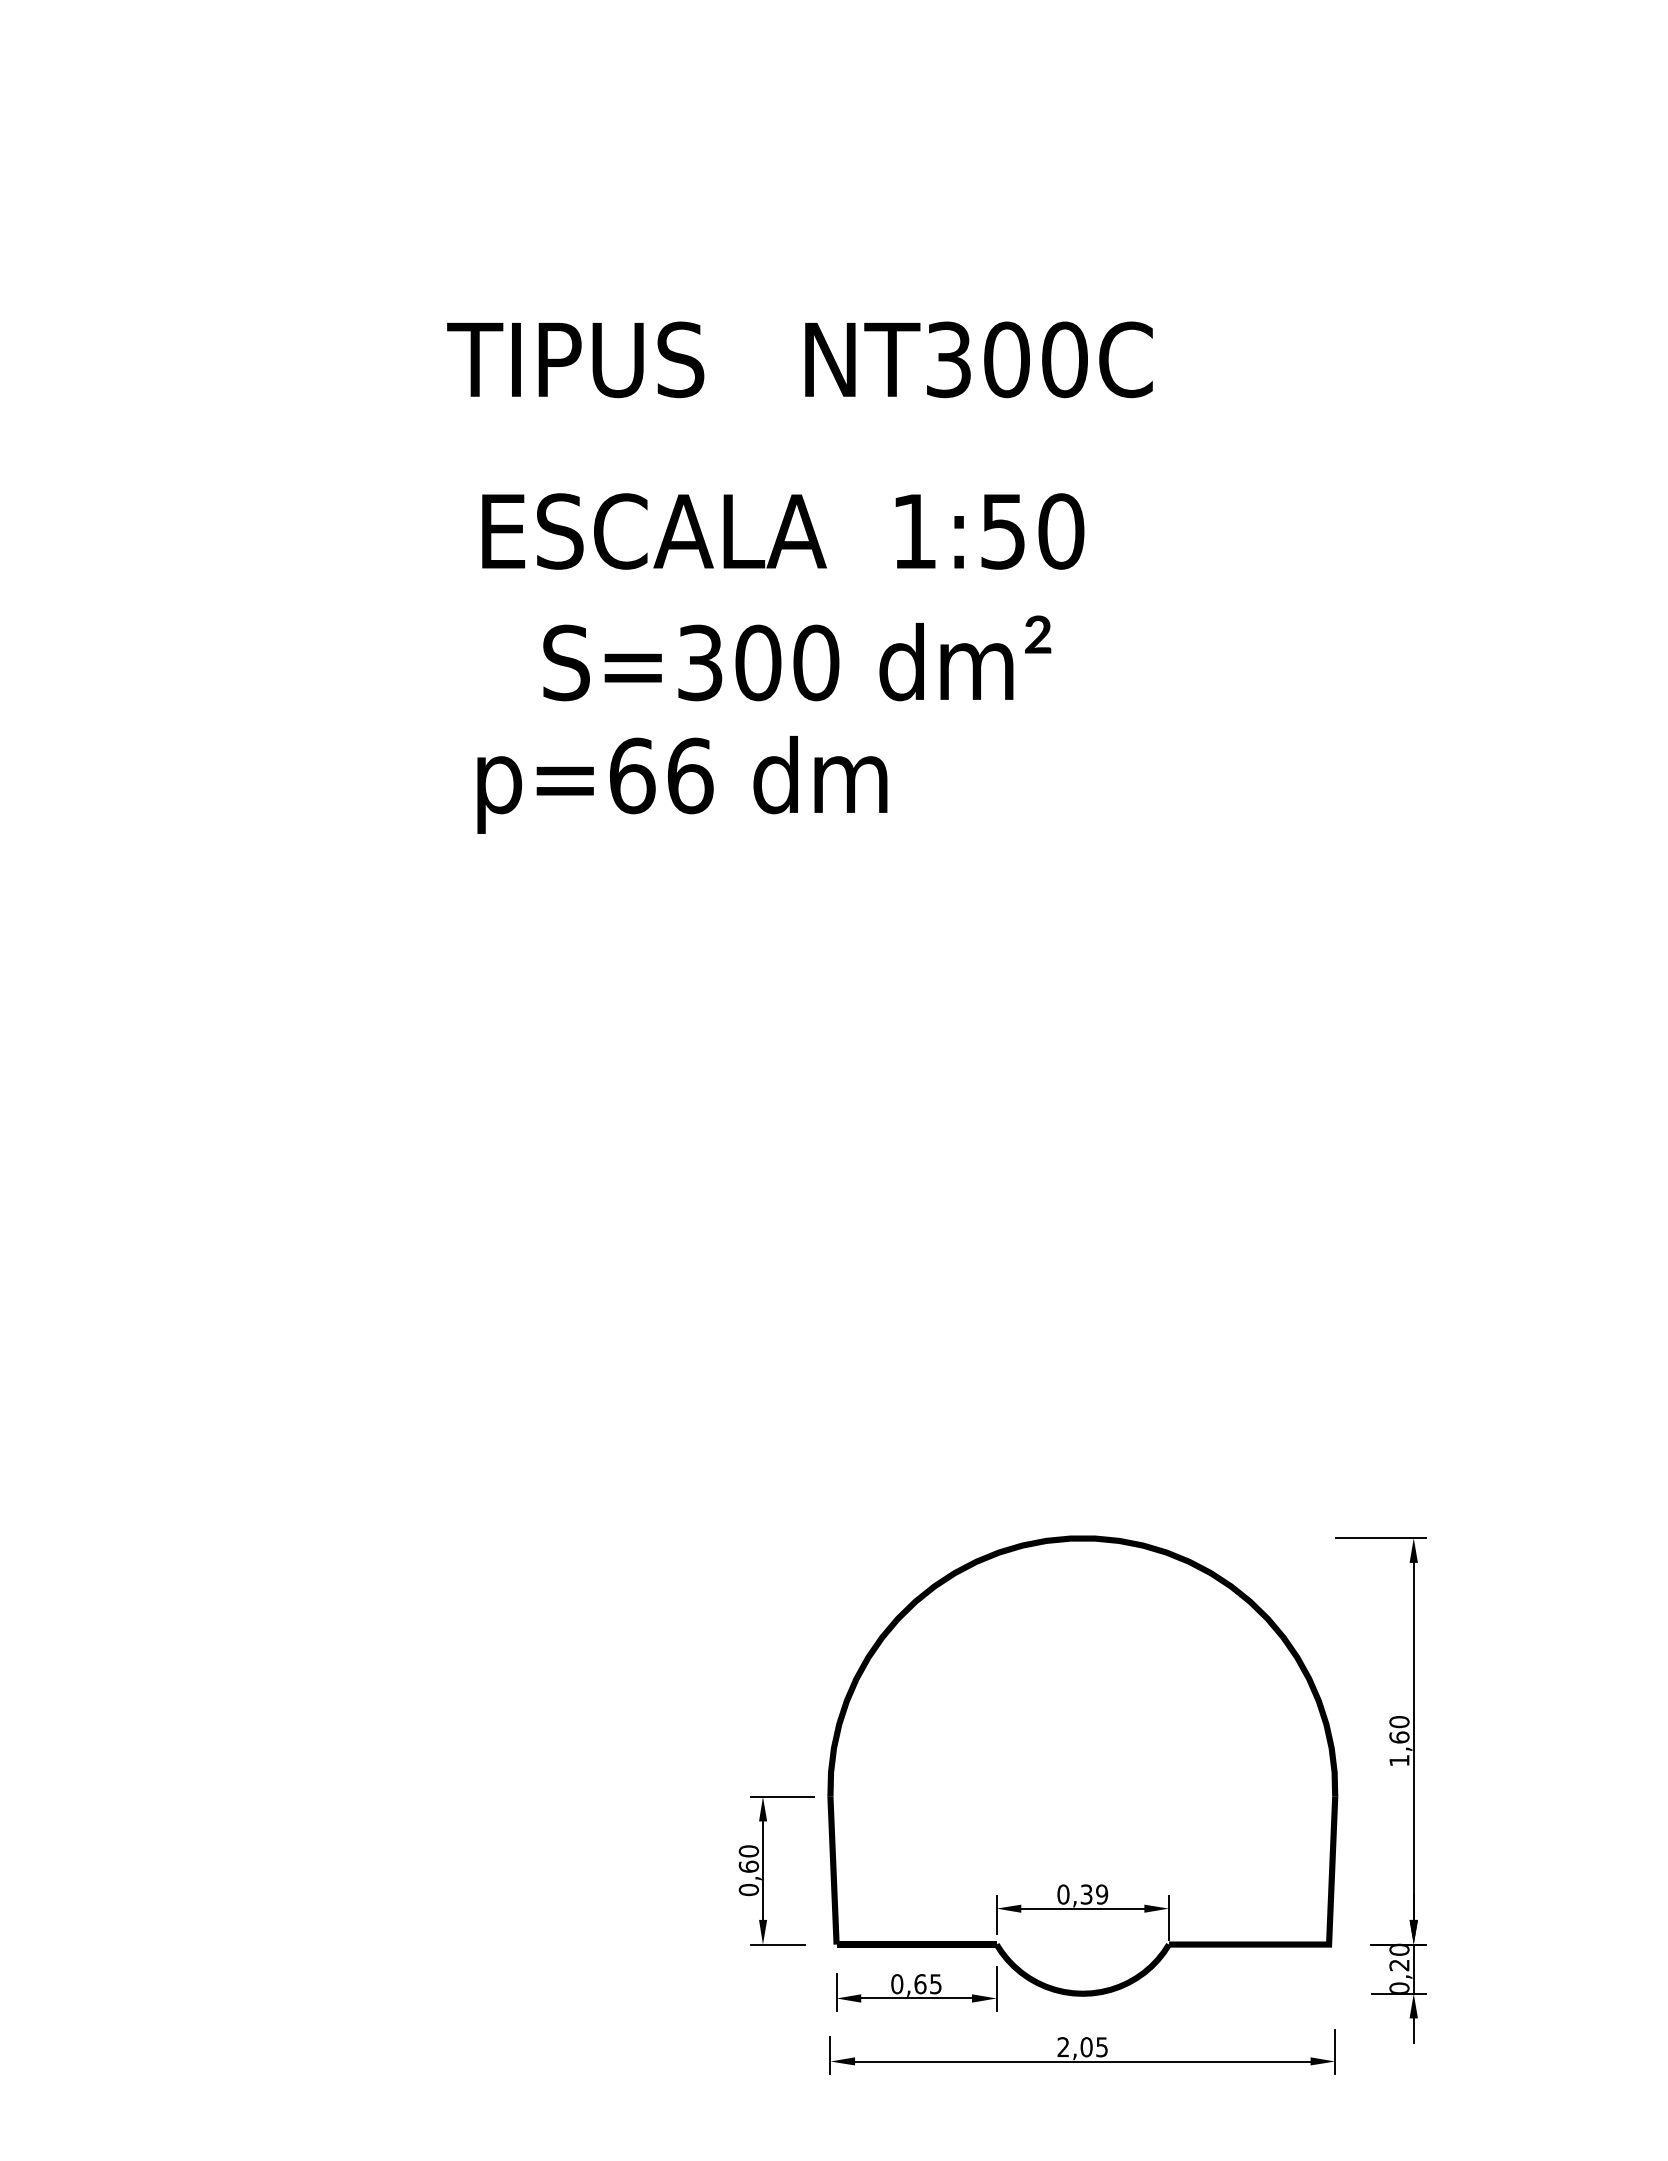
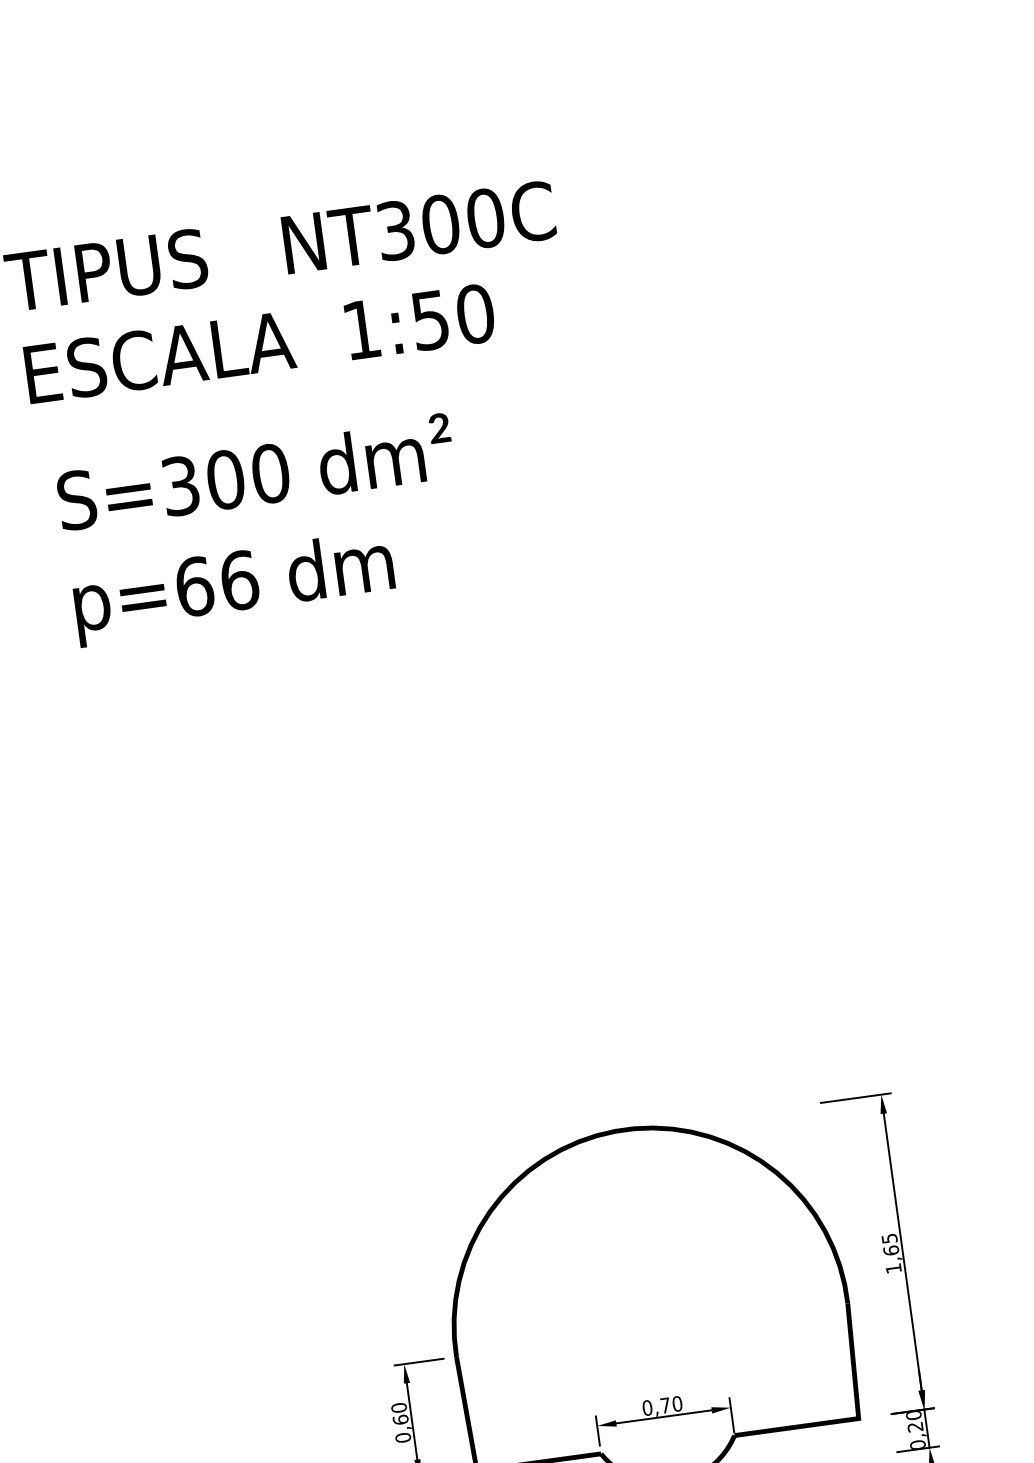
text: (783, 531) -> (260, 343), moved
text: (797, 658) -> (255, 472), moved
text: (1399, 1722) -> (889, 1238), 1,60 -> 1,65
text: (1094, 1894) -> (671, 1404), 0,39 -> 0,70

